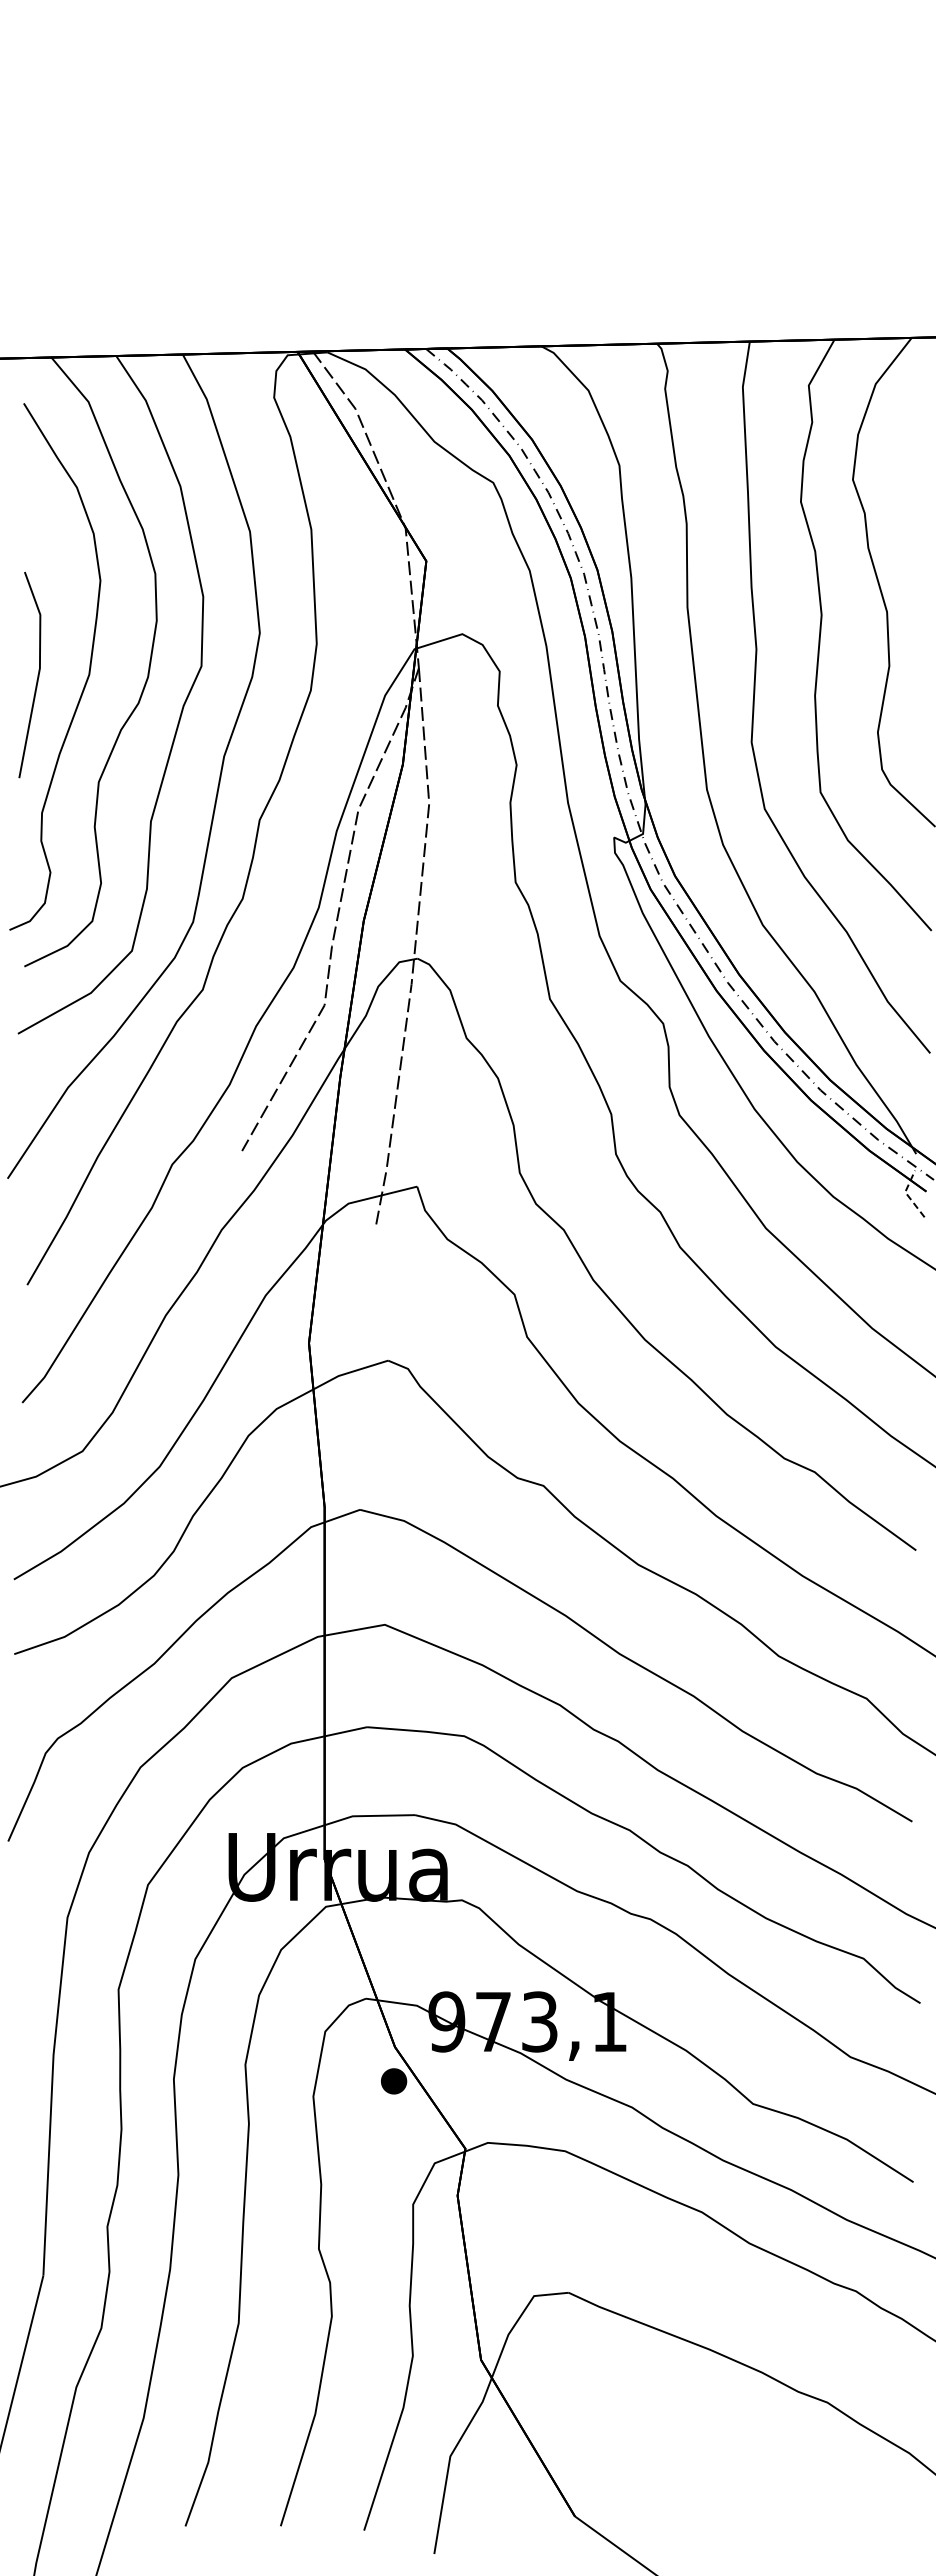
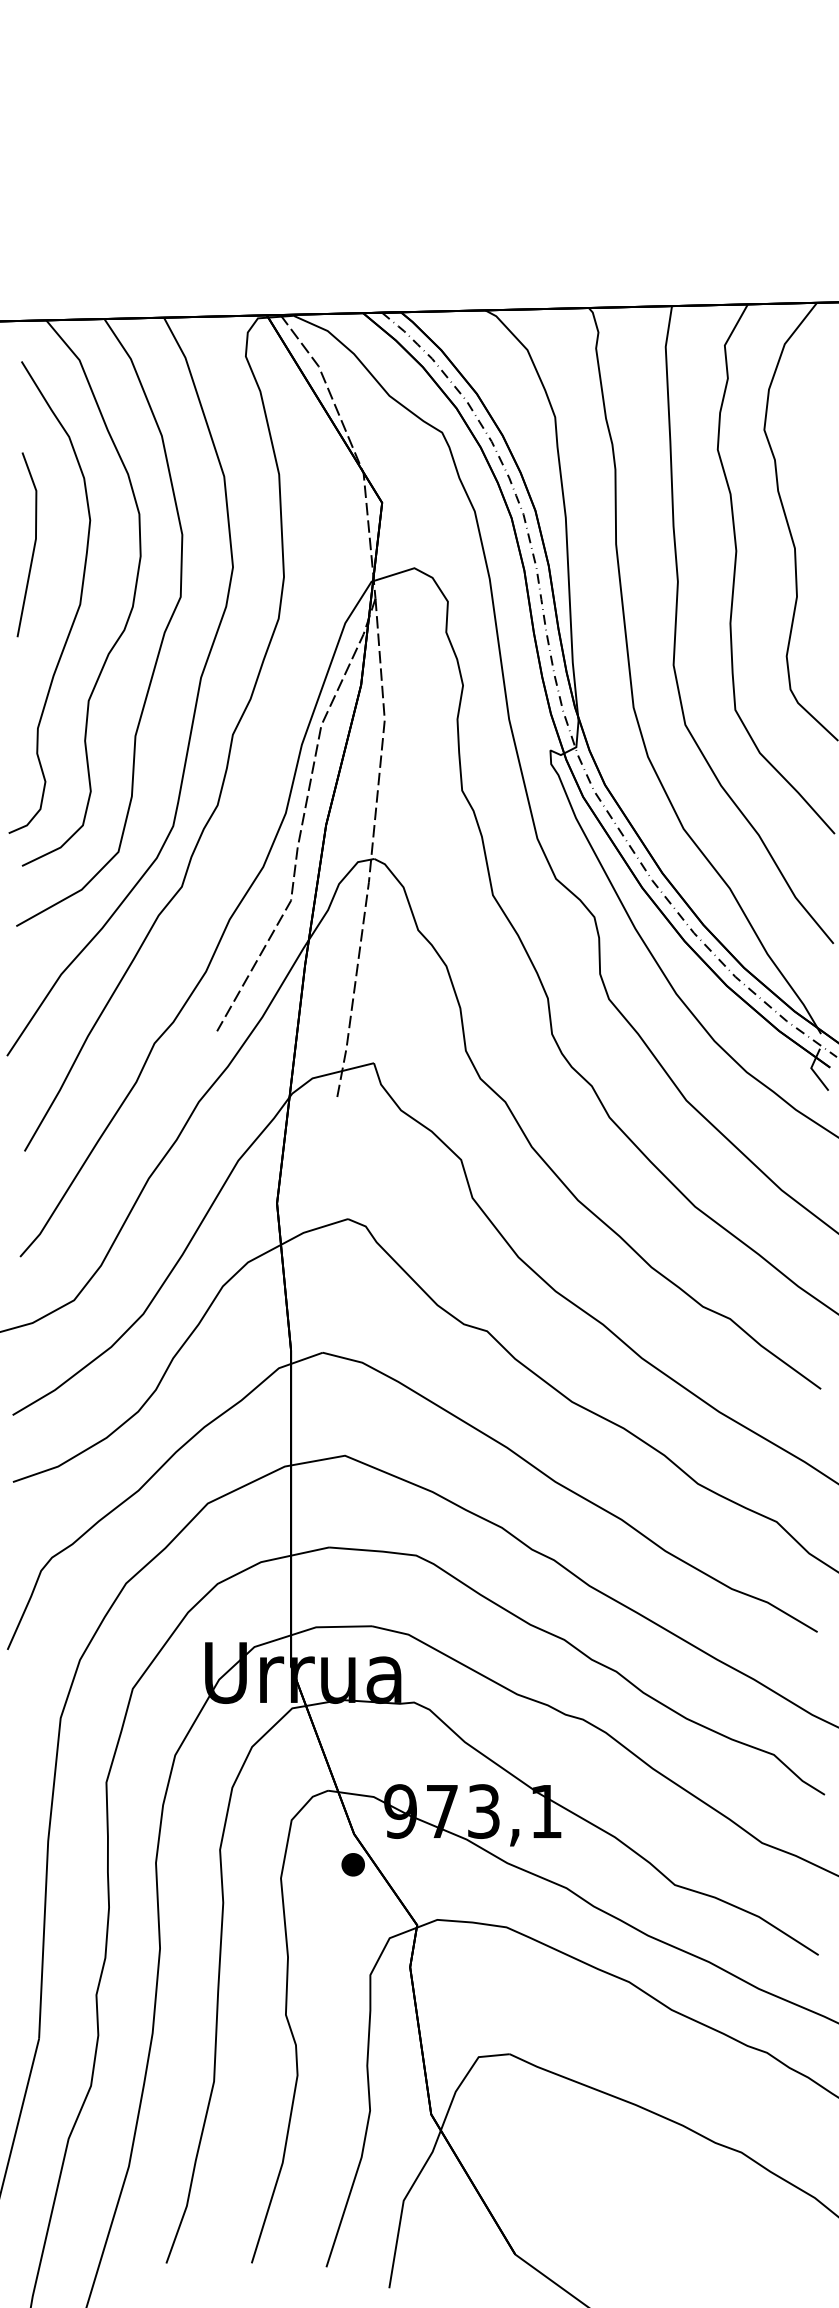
line: (37, 674) -> (33, 544), moved
line: (907, 1194) -> (813, 1070), dashed -> solid

